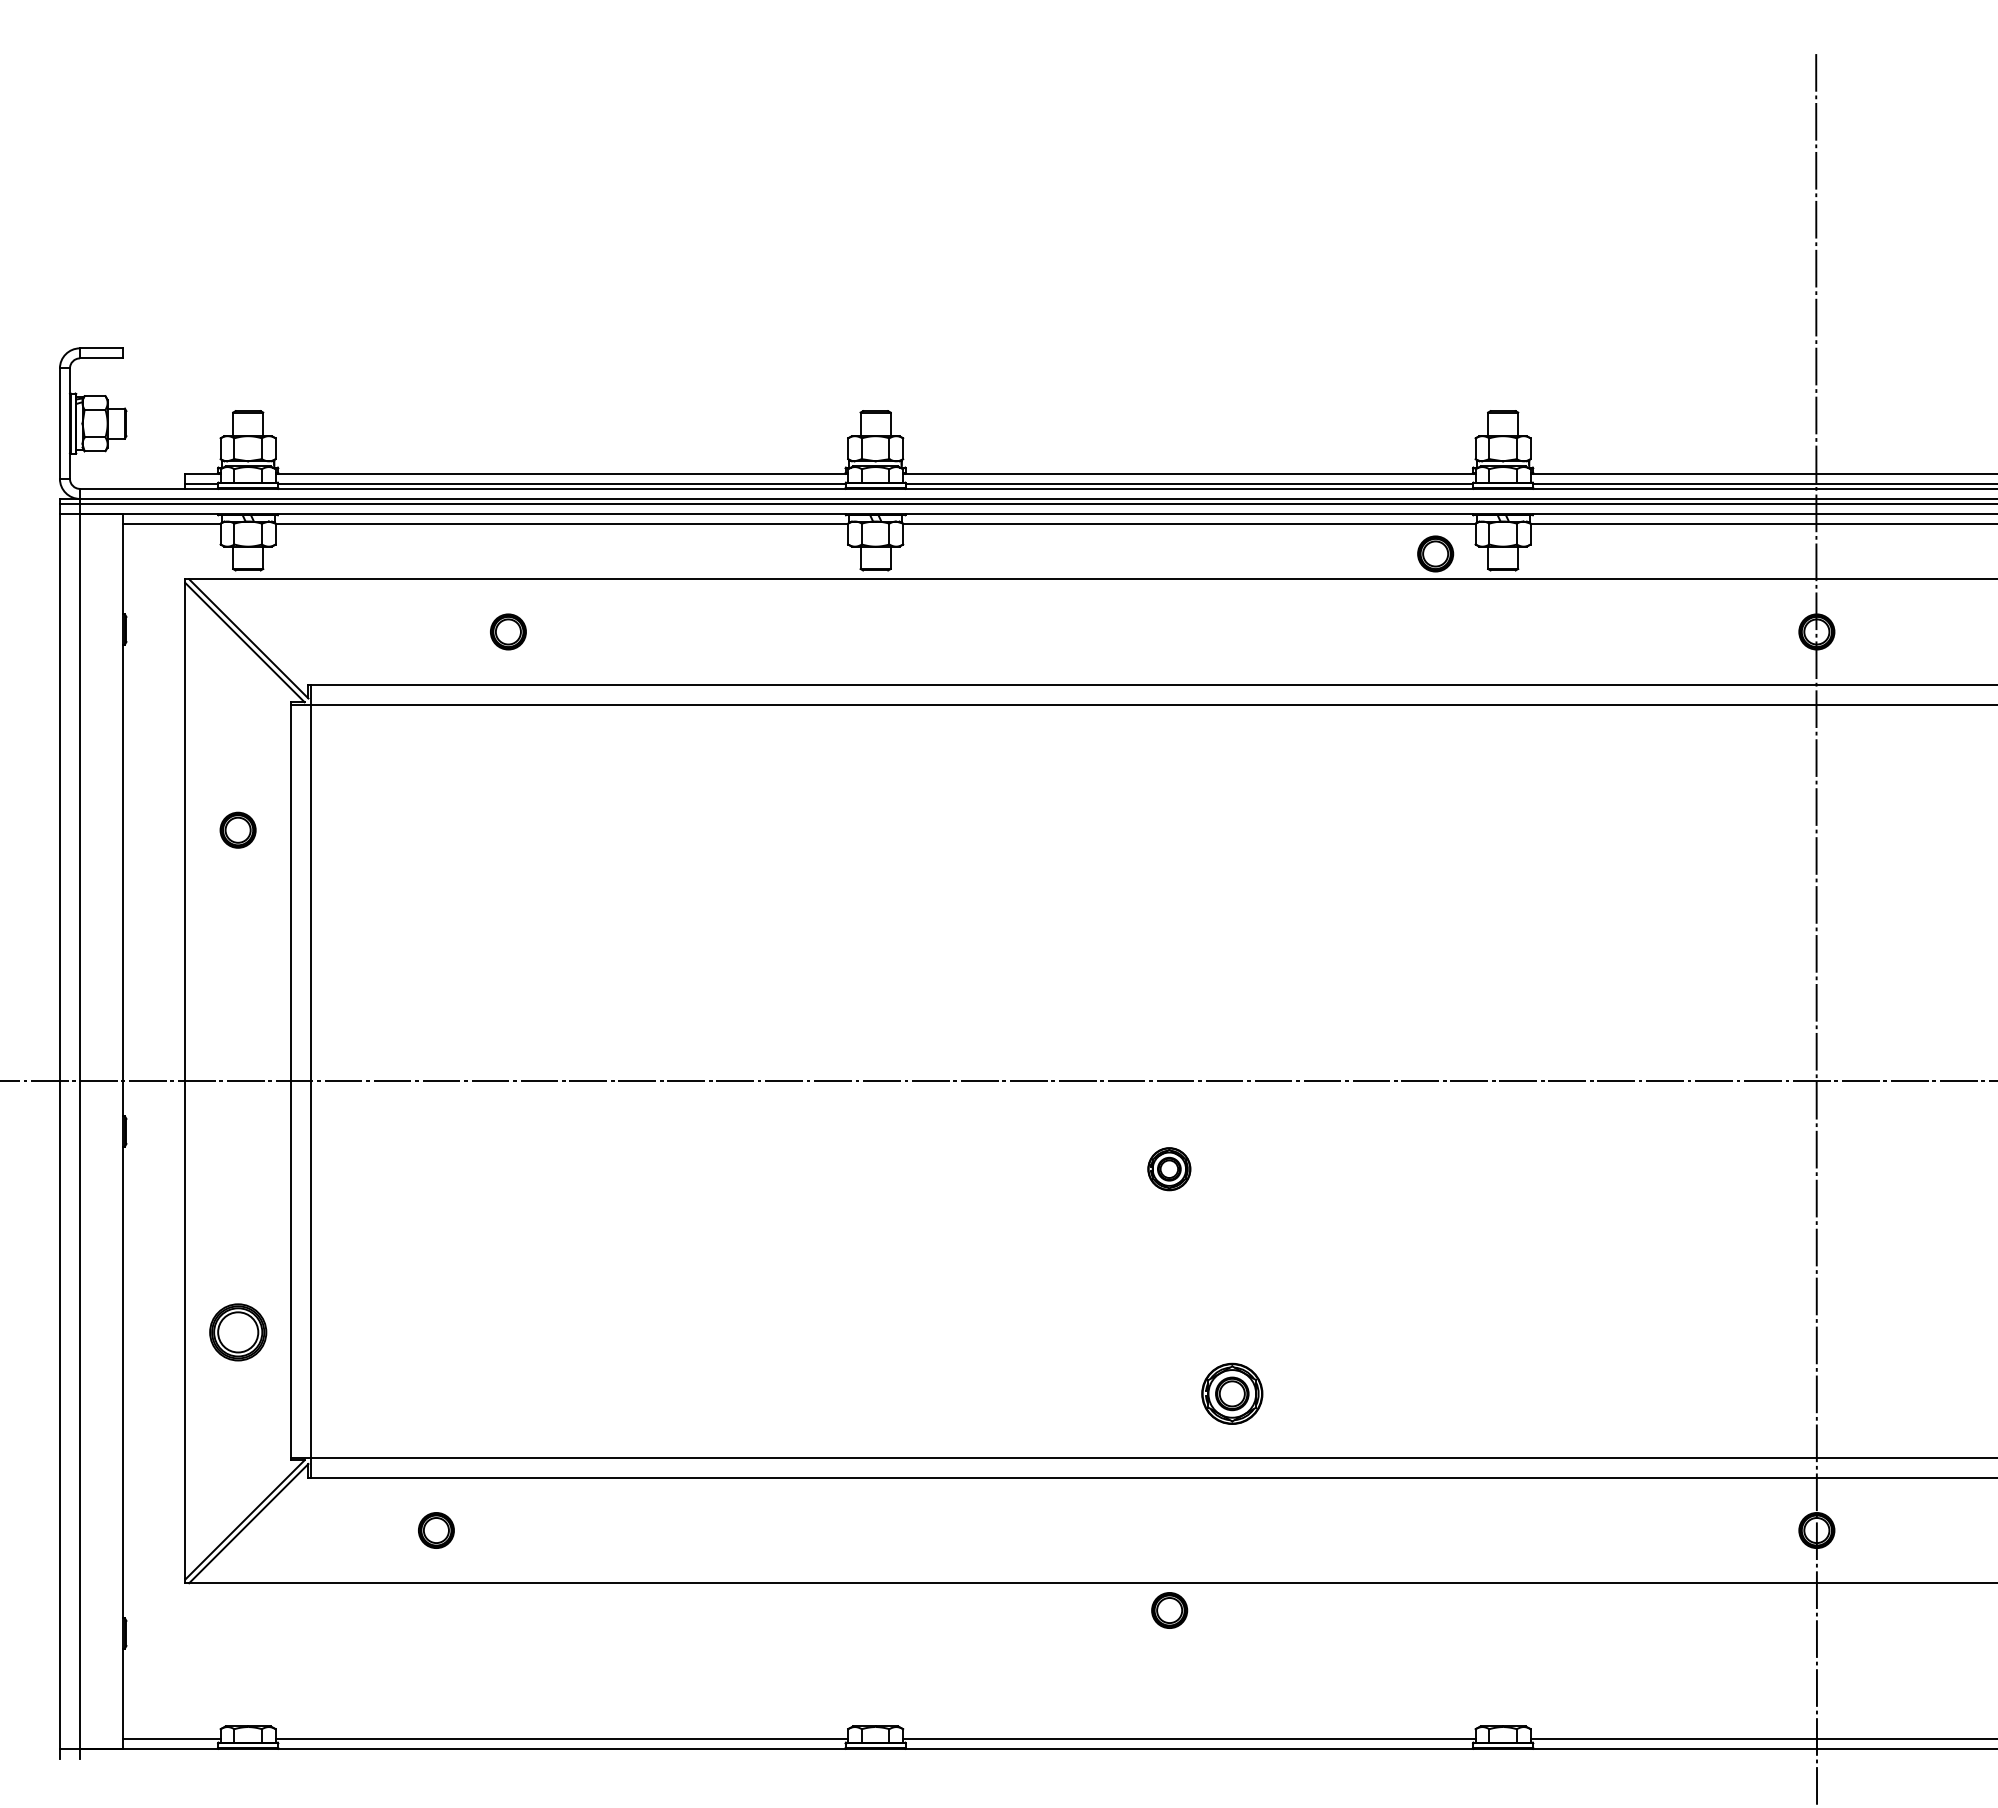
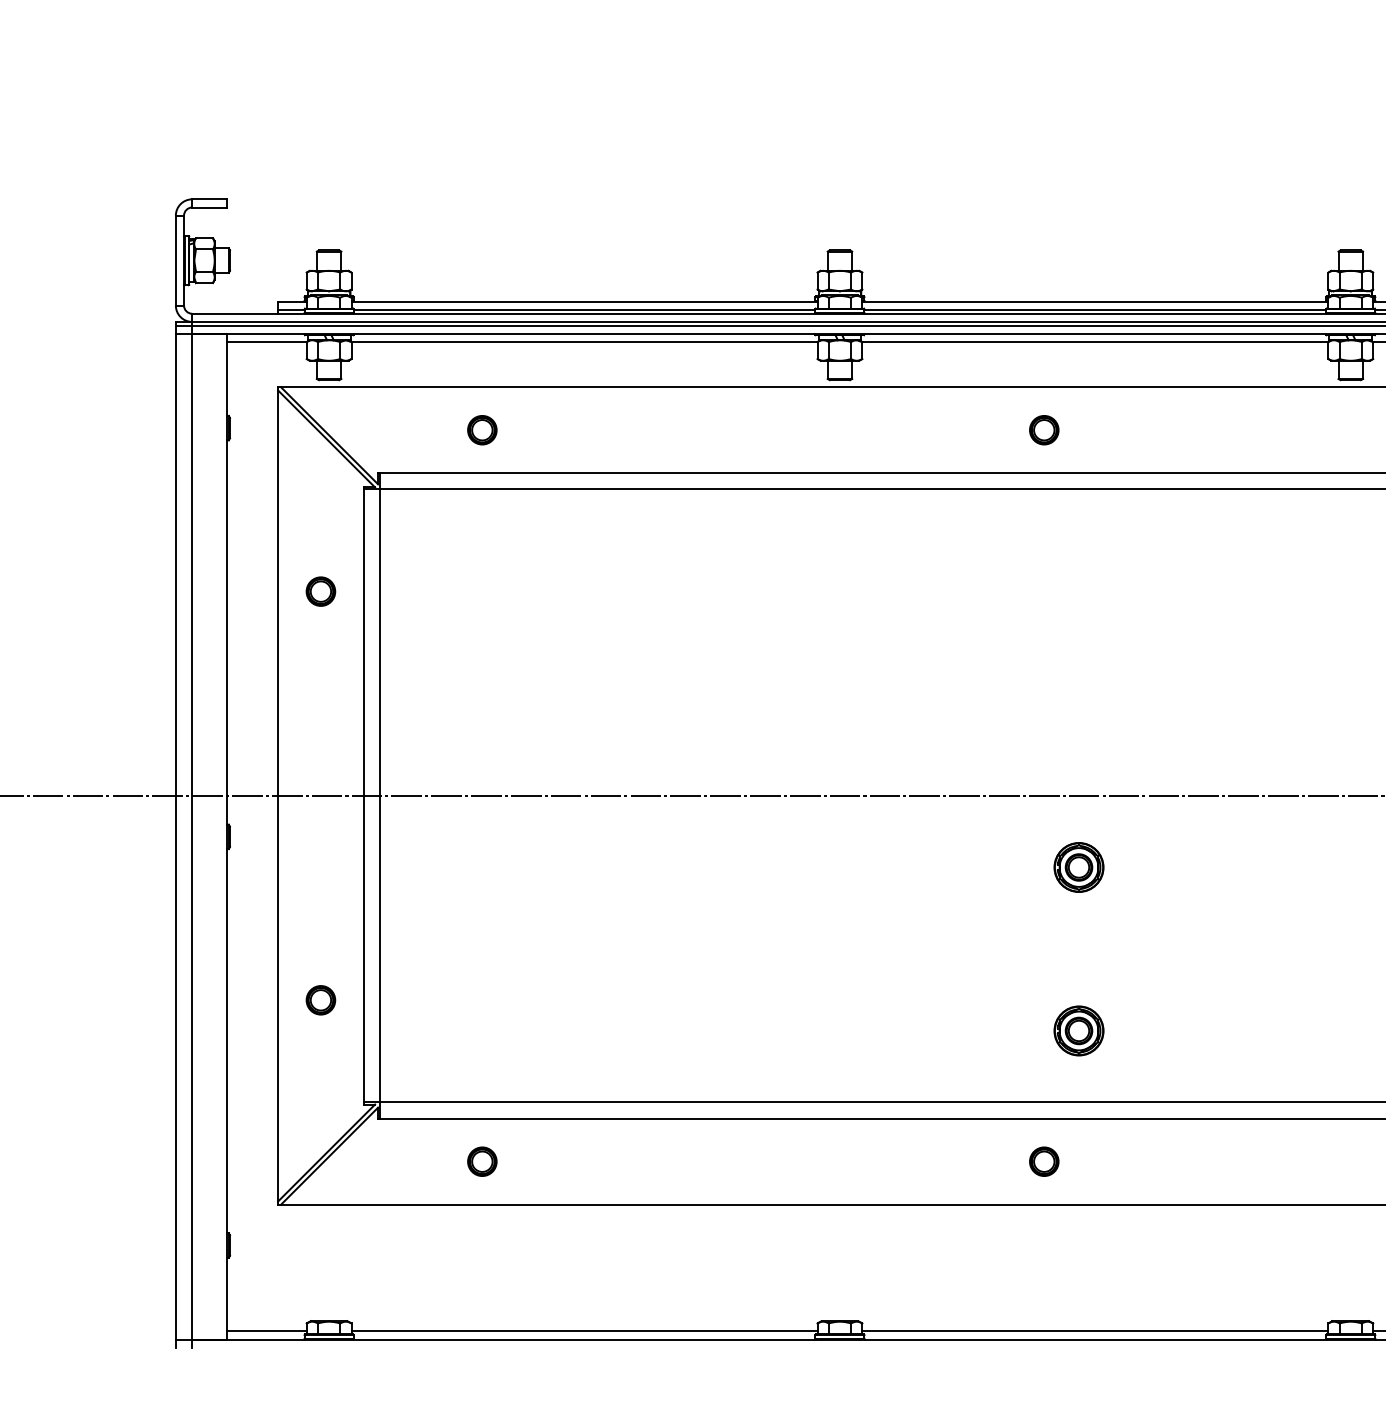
part: (1435, 553) -> (1044, 429), moved
part: (508, 631) -> (482, 429), moved
part: (1169, 1169) -> (1079, 867), size x1.43
part: (237, 1331) -> (320, 999), size x0.62
part: (1232, 1393) -> (1079, 1030), moved
part: (1169, 1610) -> (1044, 1161), moved

